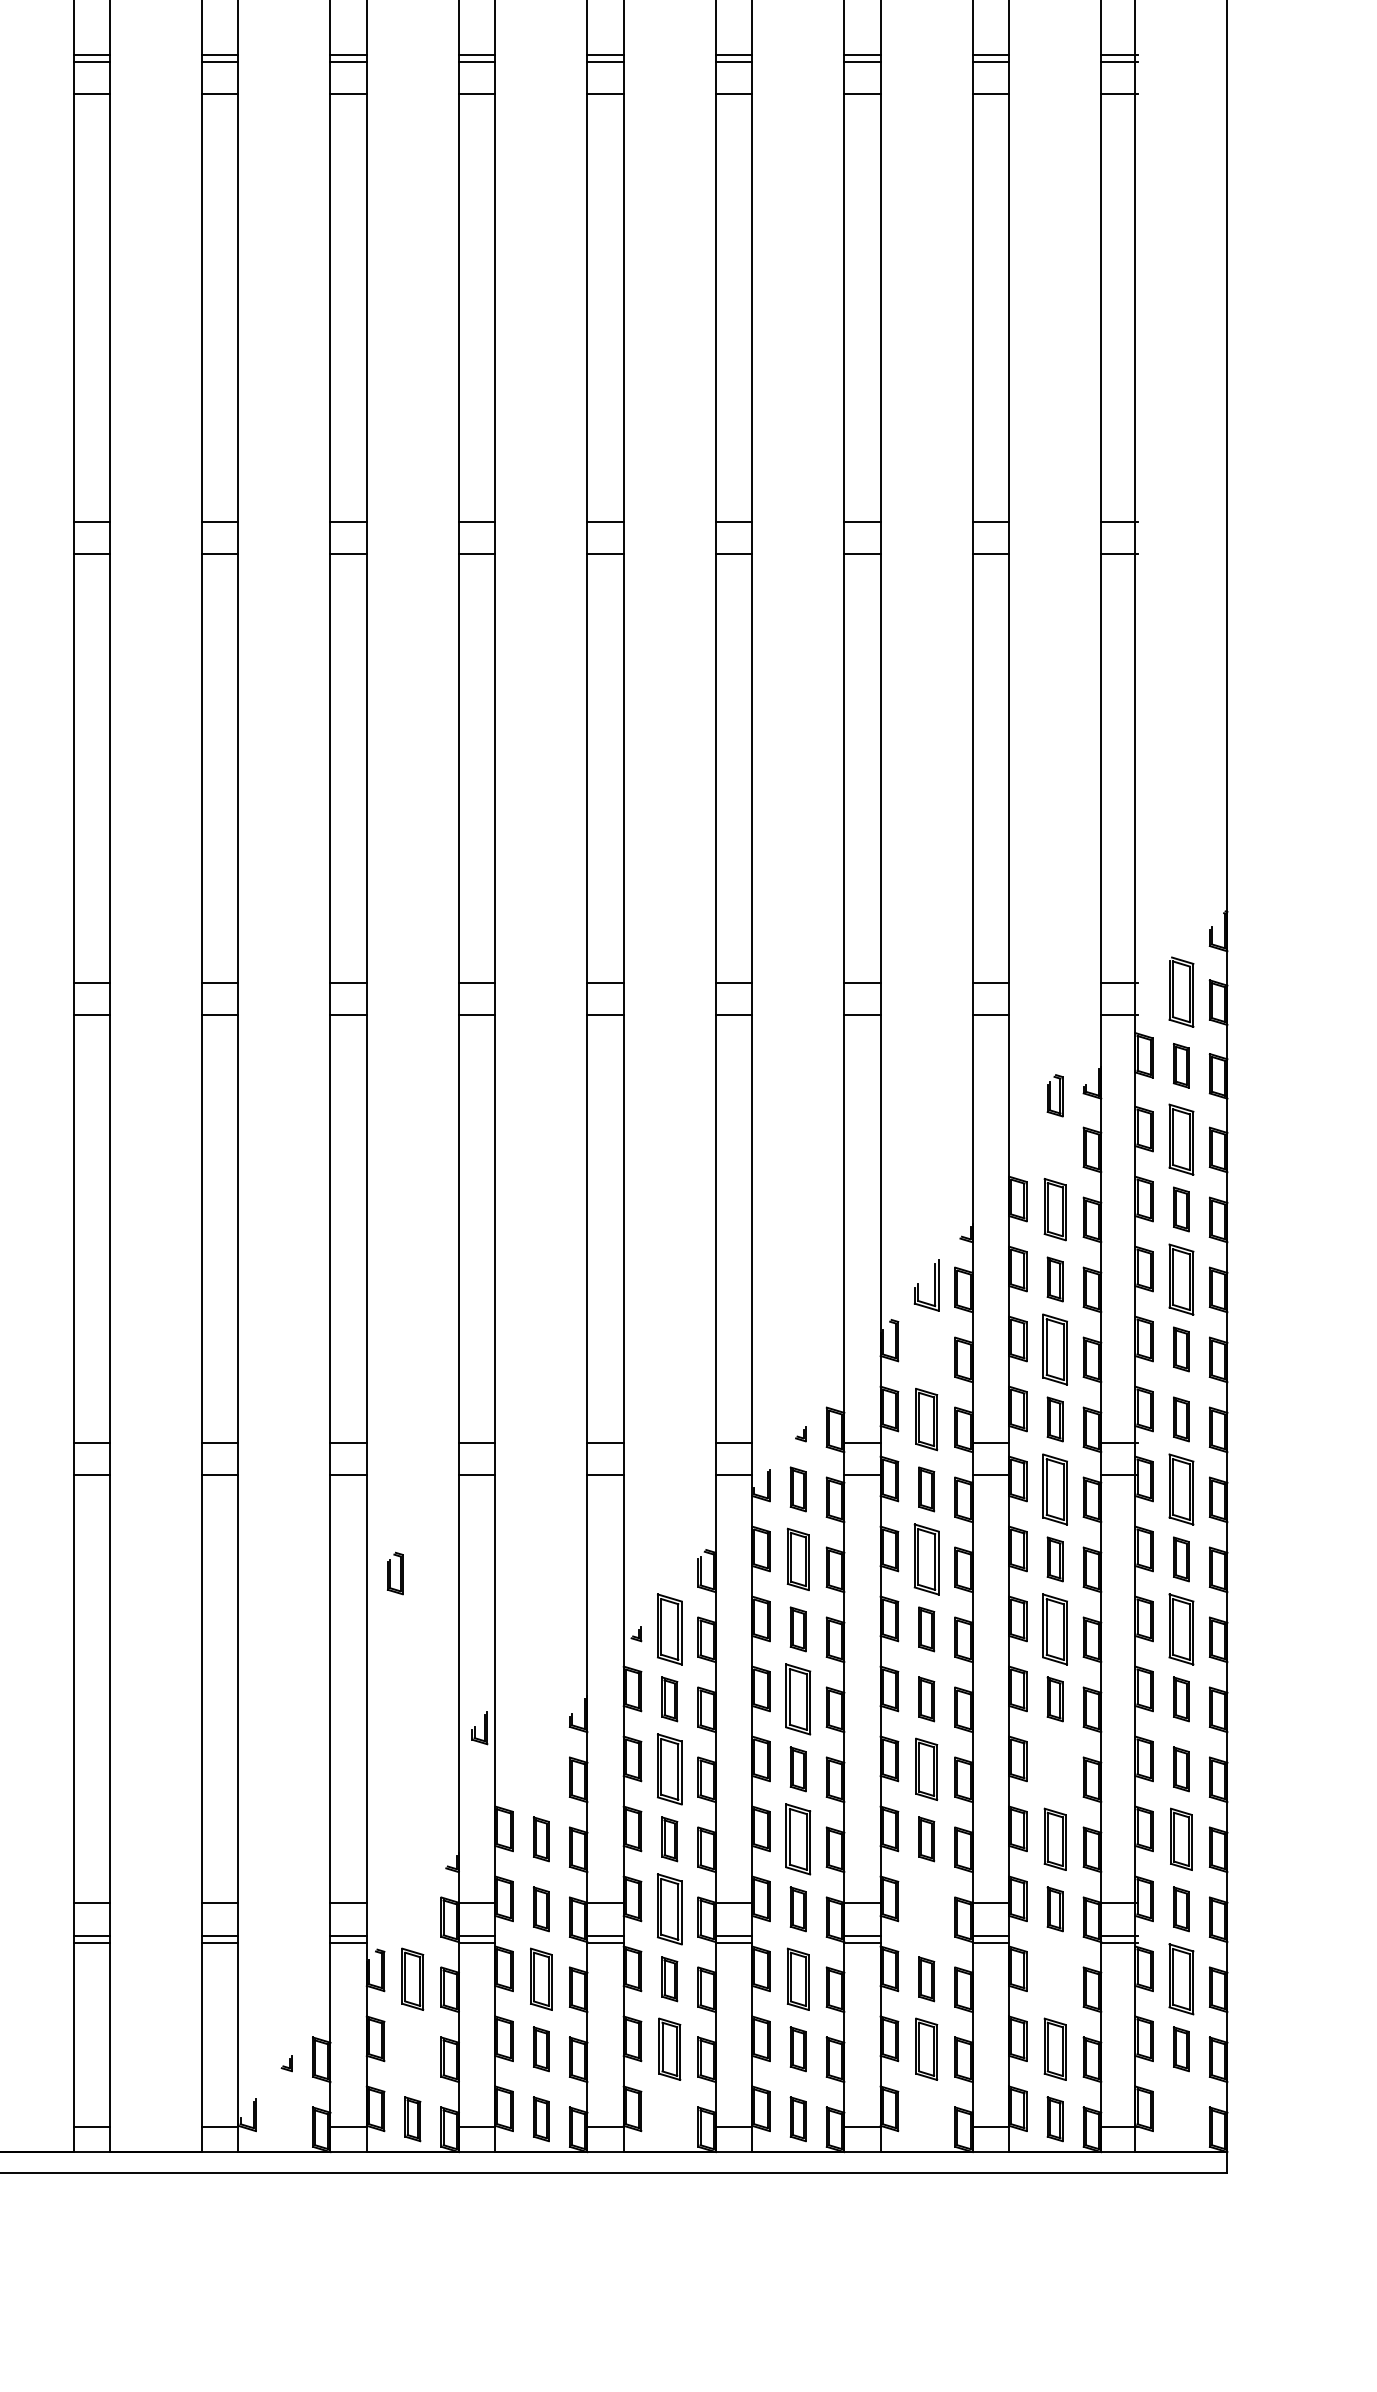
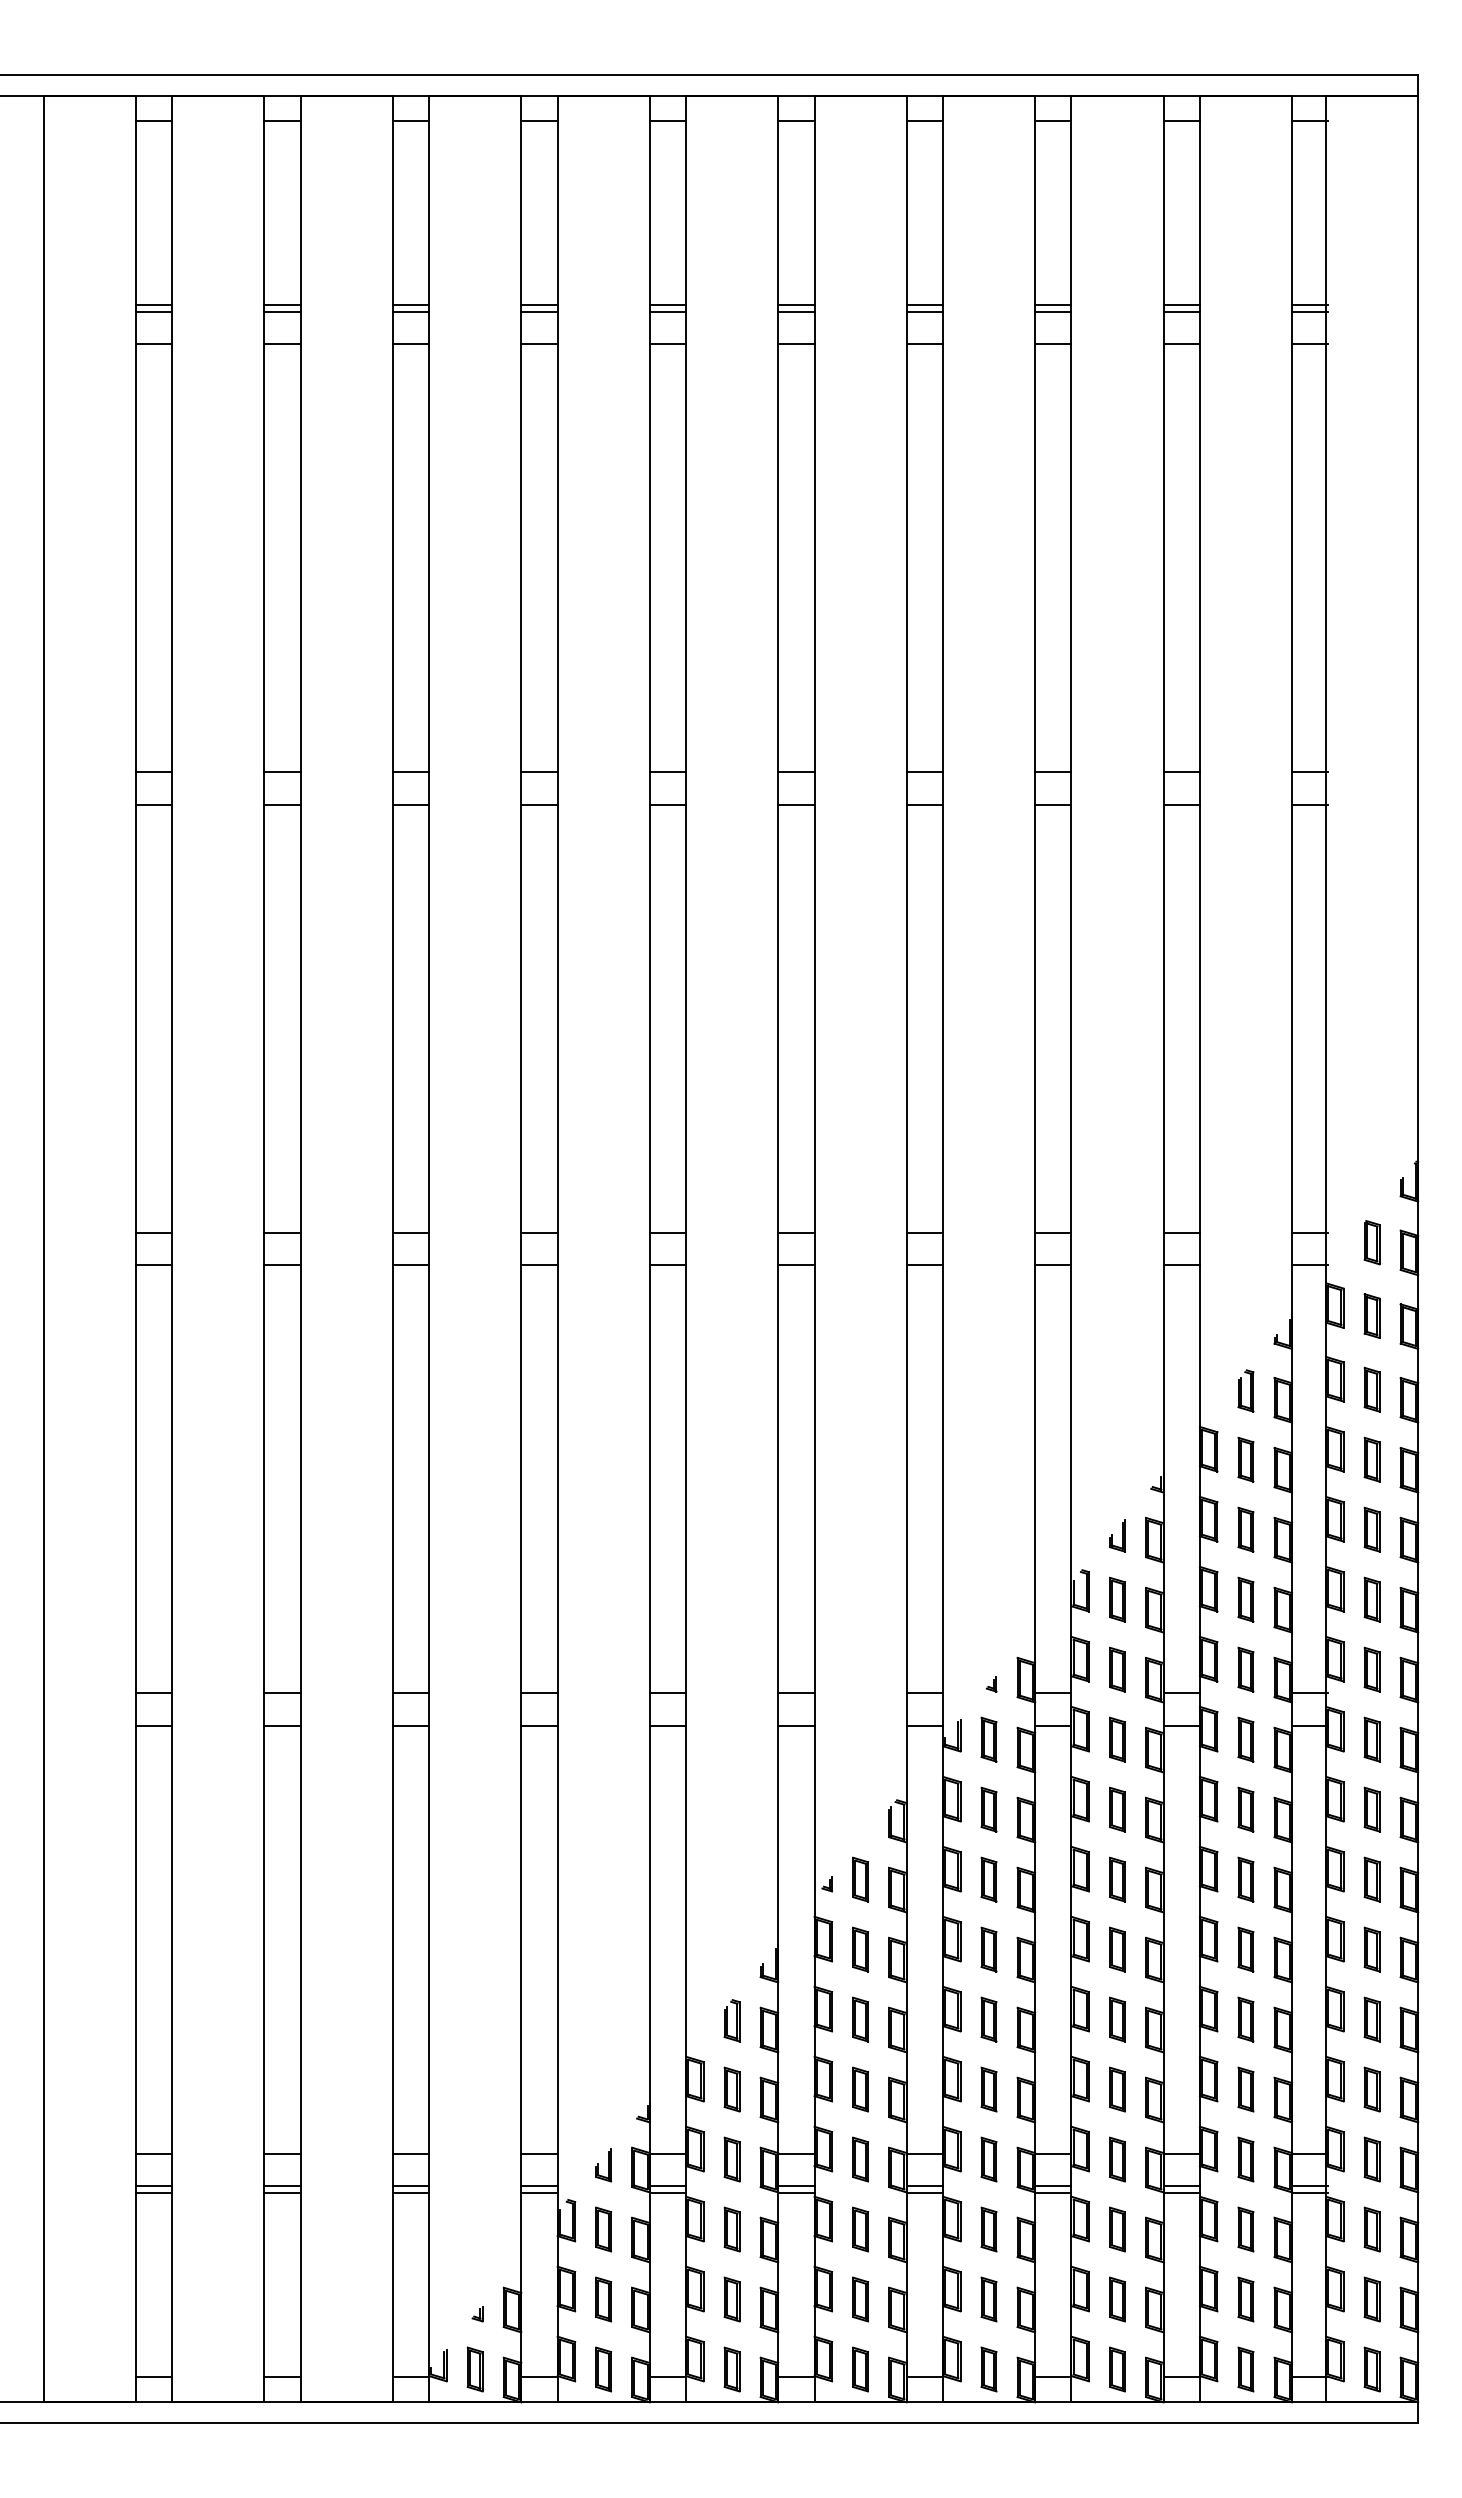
part: (1180, 992) -> (1371, 1242), size x0.62
part: (1054, 1095) -> (1245, 1390), moved
part: (1180, 1139) -> (1371, 1389), size x0.62
part: (1054, 1209) -> (1245, 1459), size x0.71
part: (1180, 1279) -> (1371, 1529), size x0.62
part: (926, 1285) -> (1117, 1535), size x0.62
part: (926, 1349) -> (1117, 1599), added
part: (1054, 1349) -> (1245, 1599), size x0.62
part: (926, 1419) -> (1117, 1669), size x0.71
part: (1054, 1489) -> (1245, 1739), size x0.62
part: (1180, 1489) -> (1371, 1739), size x0.62
part: (797, 1559) -> (988, 1809), size x0.71
part: (926, 1559) -> (1117, 1809), size x0.62
part: (394, 1573) -> (731, 2020), moved
part: (669, 1629) -> (860, 1879), size x0.62
part: (1054, 1629) -> (1245, 1879), size x0.62
part: (1180, 1629) -> (1371, 1879), size x0.62
part: (797, 1699) -> (988, 1949), size x0.62
part: (479, 1728) -> (603, 2165), moved
part: (669, 1769) -> (860, 2019), size x0.62
part: (926, 1769) -> (1117, 2019), size x0.71
part: (1054, 1769) -> (1245, 2019), added
part: (797, 1839) -> (988, 2089), size x0.62
part: (1054, 1839) -> (1245, 2089), size x0.71
part: (1180, 1839) -> (1371, 2089), size x0.71
part: (669, 1909) -> (860, 2159), size x0.62
part: (926, 1909) -> (1117, 2159), added
part: (412, 1979) -> (603, 2229), size x0.71
part: (540, 1979) -> (731, 2229), size x0.71
part: (797, 1979) -> (988, 2229), size x0.71
part: (1054, 1979) -> (1245, 2229), added
part: (1180, 1979) -> (1371, 2229), size x0.62
part: (412, 2049) -> (603, 2299), added
part: (669, 2049) -> (860, 2299), size x0.71
part: (926, 2049) -> (1117, 2299), size x0.71
part: (1054, 2049) -> (1245, 2299), size x0.71
part: (283, 2119) -> (474, 2369), added
part: (669, 2119) -> (860, 2369), added
part: (926, 2119) -> (1117, 2369), added
part: (1180, 2119) -> (1371, 2369), added

